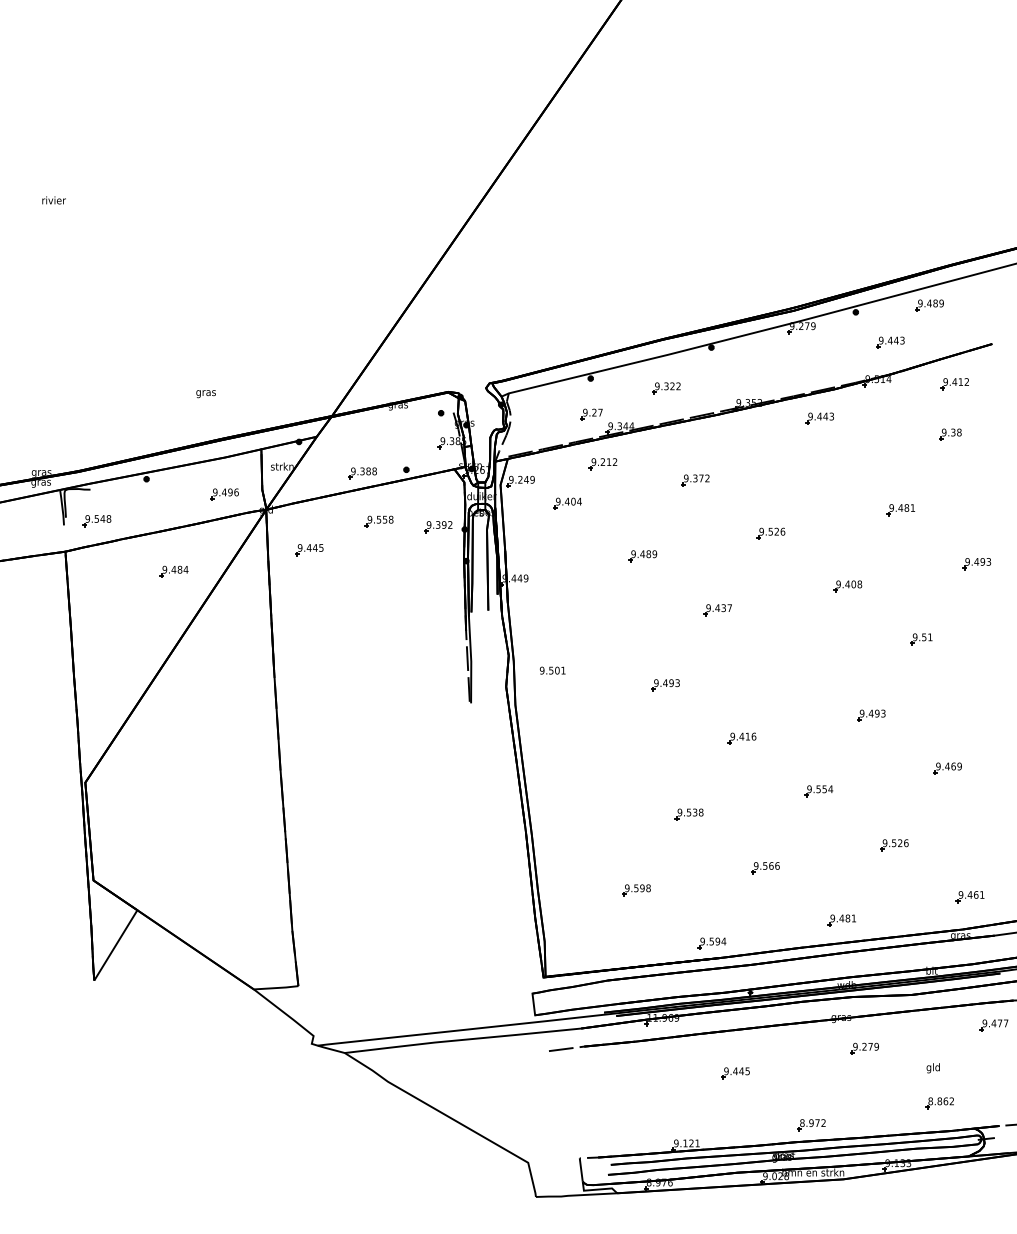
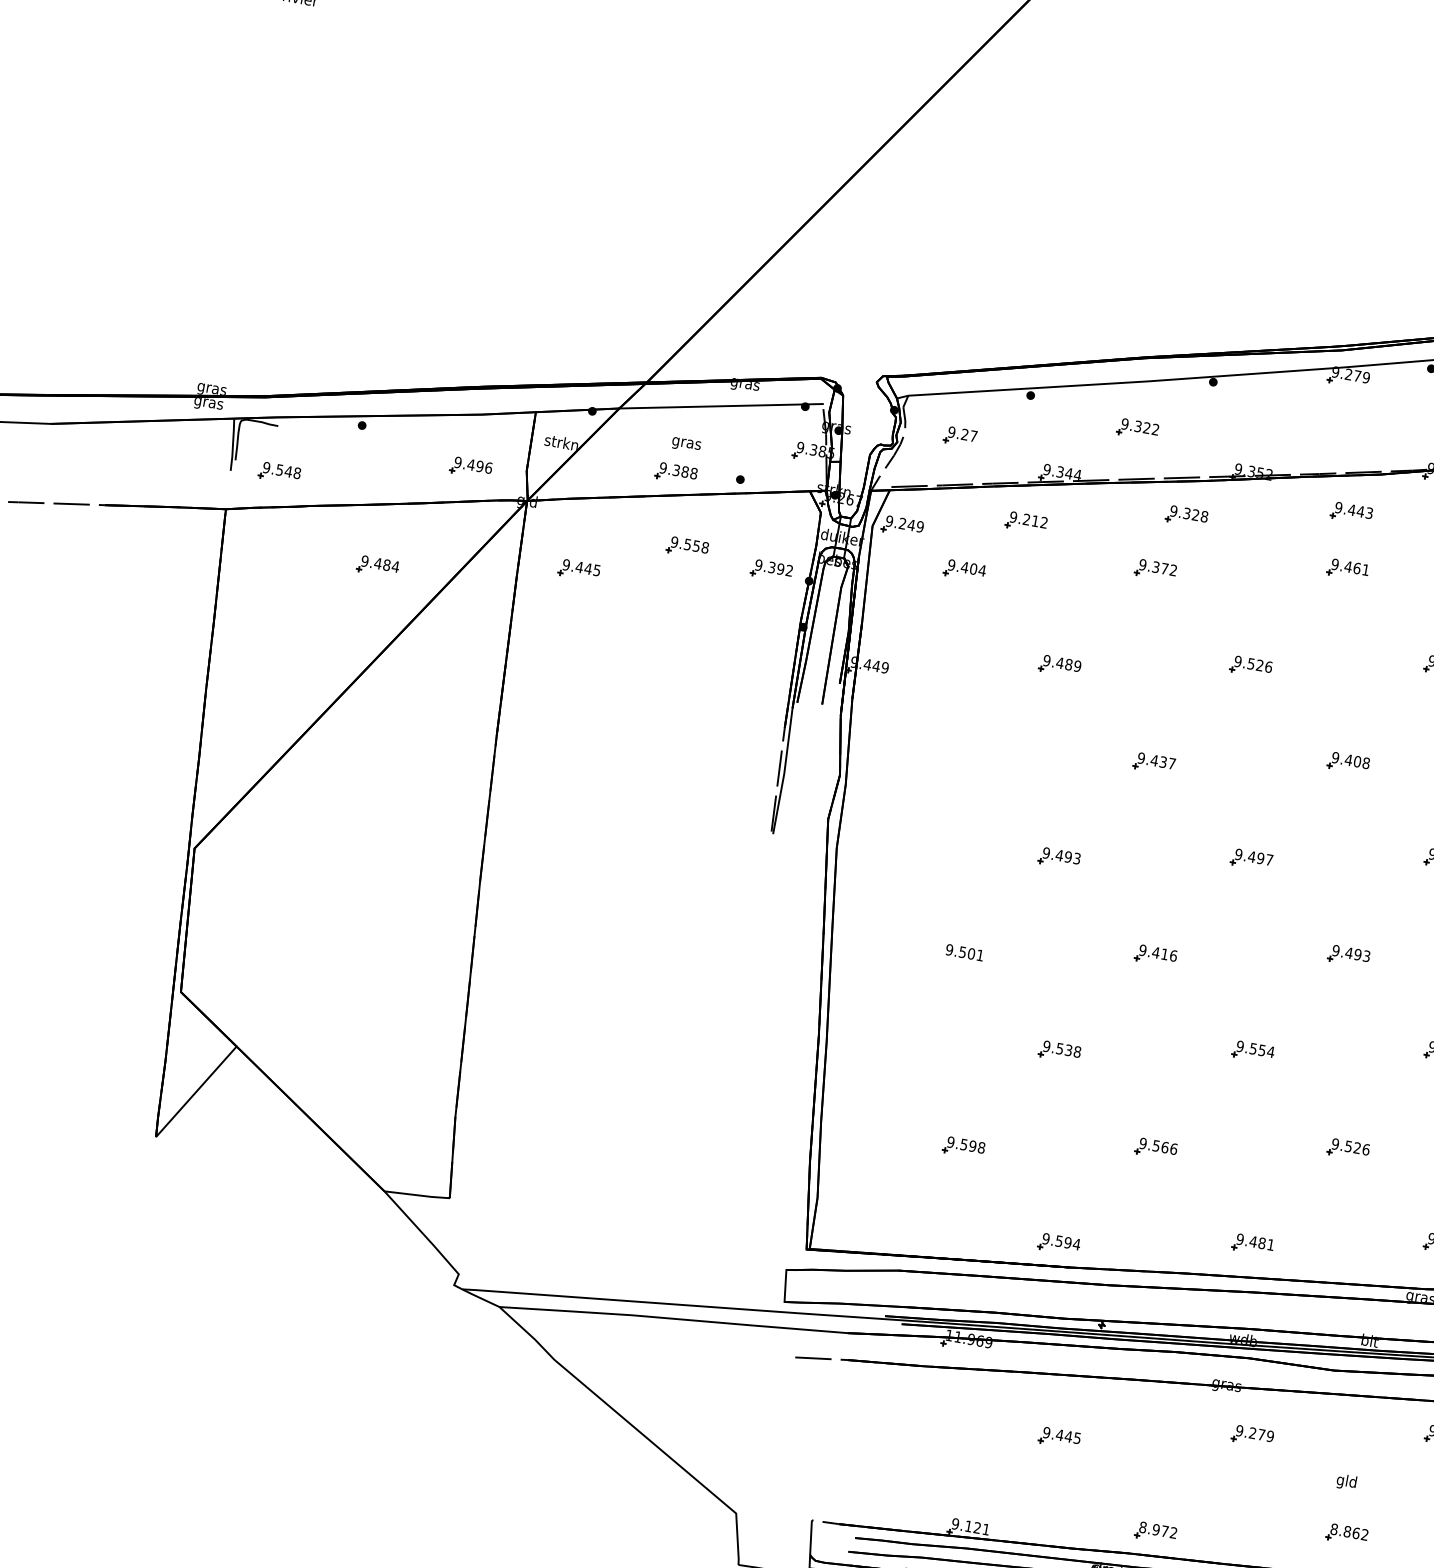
text: (205, 394) -> (685, 445), moved
part: (591, 414) -> (960, 436), moved
line: (384, 422) -> (720, 405), added
part: (709, 440) -> (1186, 516), added
part: (824, 457) -> (1348, 570), added
part: (794, 663) -> (1251, 860), added
text: (552, 670) -> (964, 952), moved

